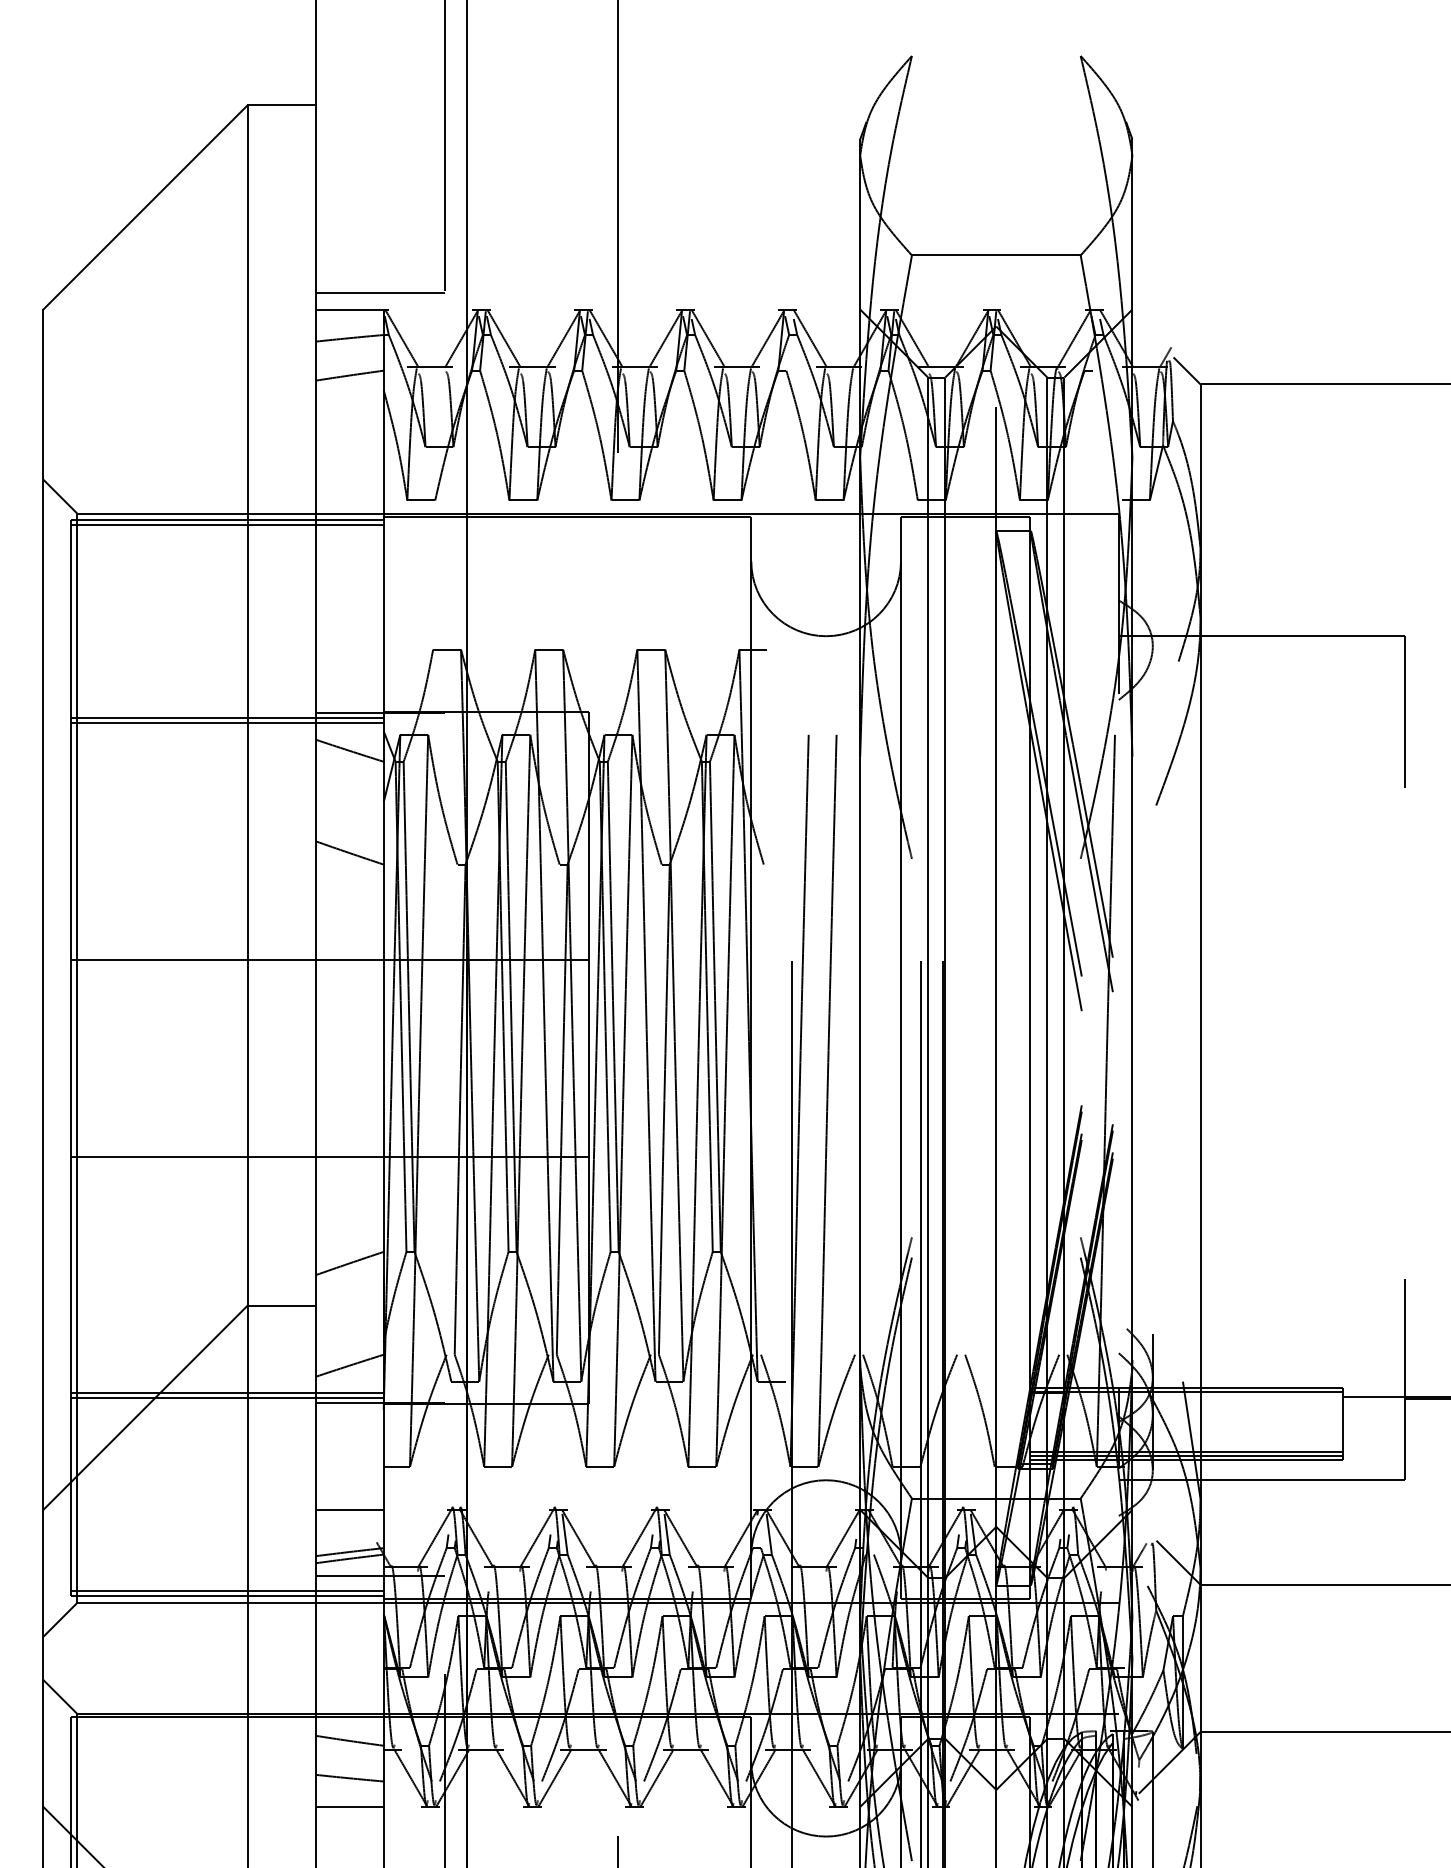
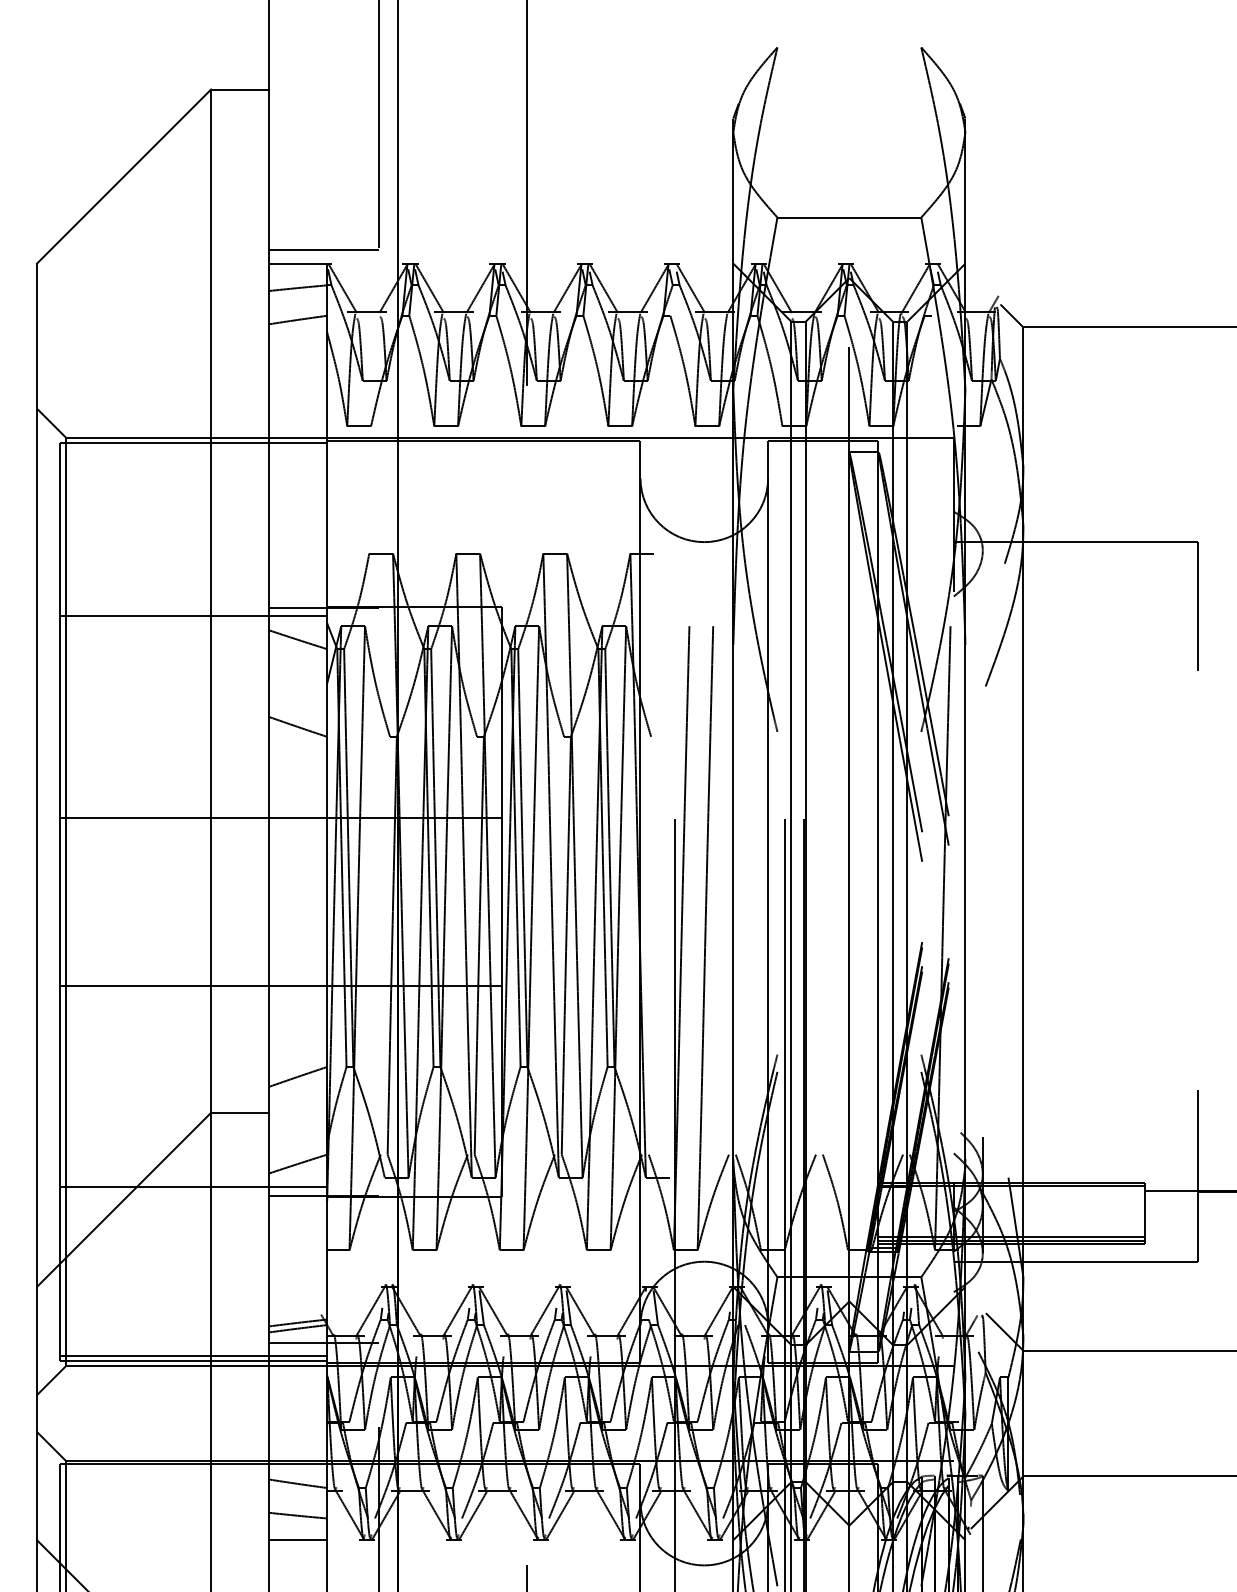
line: (226, 525) -> (193, 447), removed
line: (226, 718) -> (193, 612), removed
line: (226, 1398) -> (193, 1191), removed
line: (349, 1509) -> (297, 1286), removed

